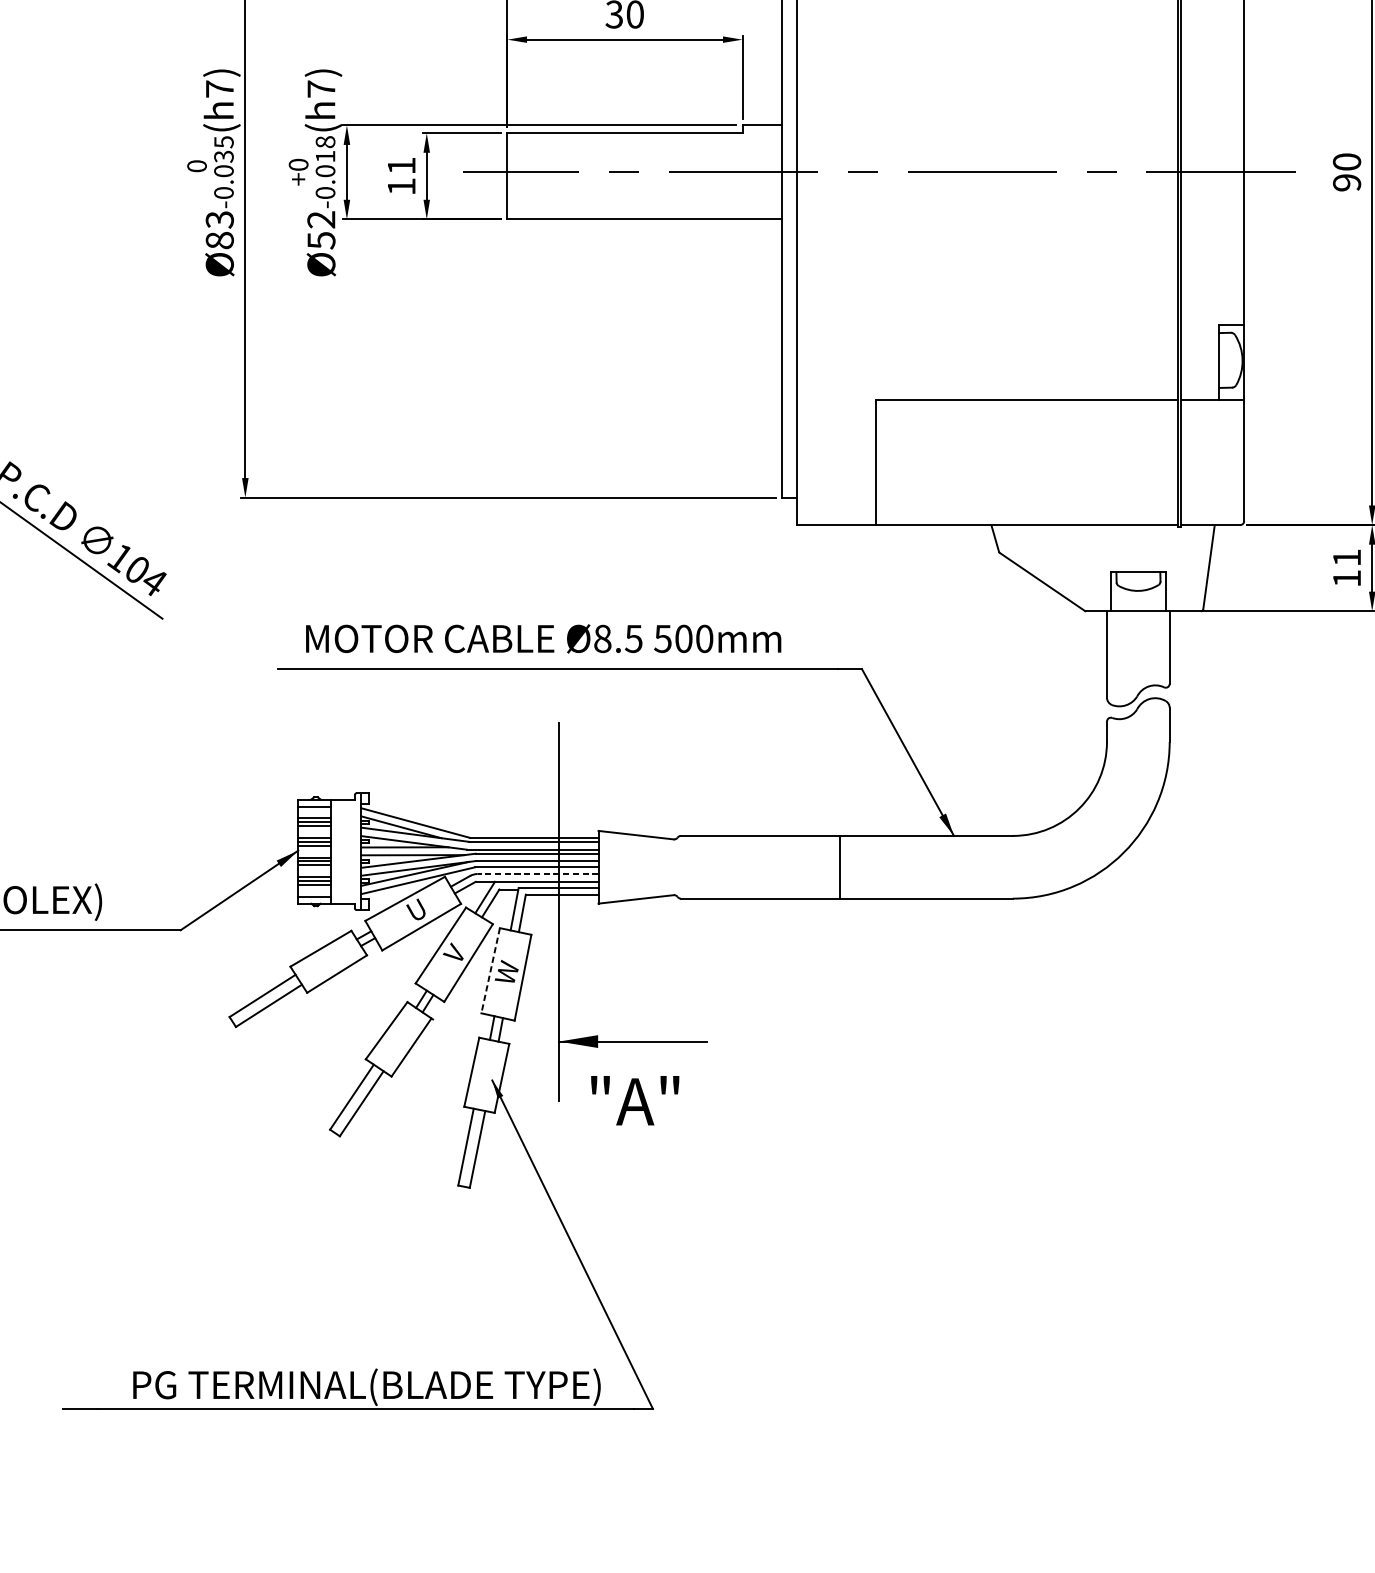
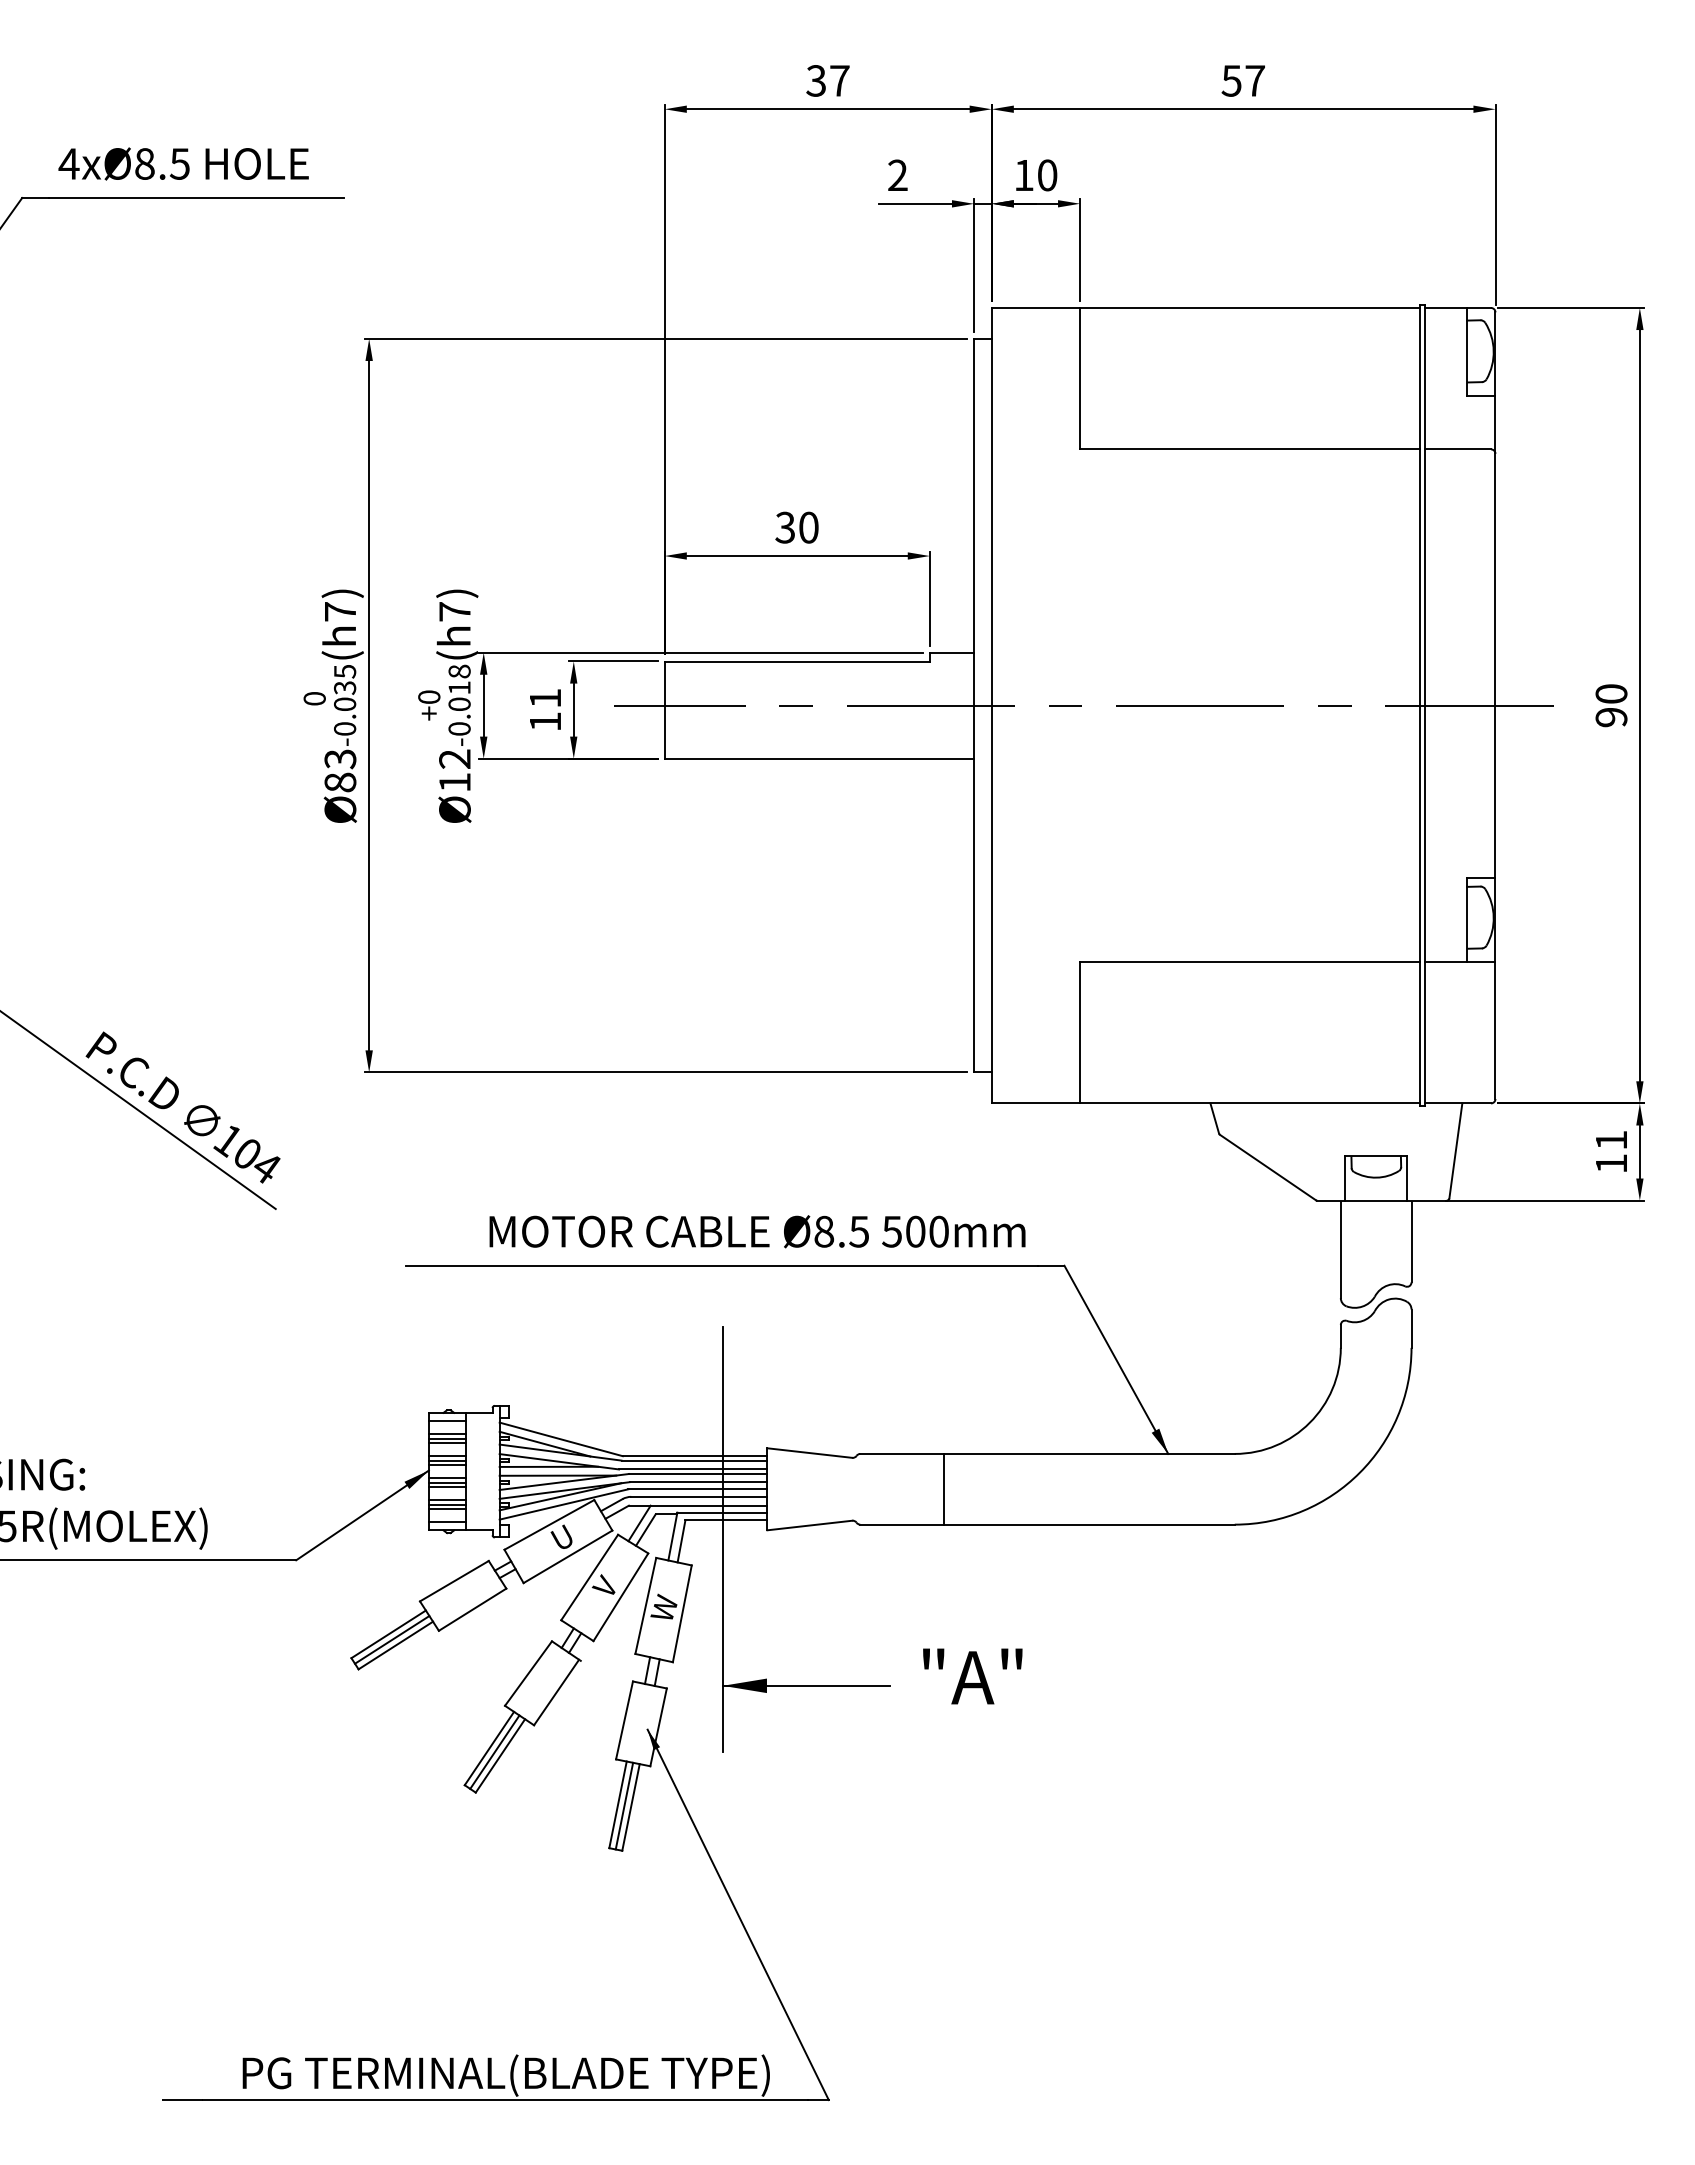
text: (321, 240) -> (454, 782), Ø52 -> Ø12
text: (543, 638) -> (757, 1231), moved
line: (840, 866) -> (944, 1488), moved
line: (537, 873) -> (698, 1496), dashed -> solid
line: (490, 971) -> (645, 1606), dashed -> solid
line: (266, 1000) -> (392, 1639), added
line: (356, 1099) -> (494, 1751), added
text: (634, 1100) -> (972, 1676), moved
line: (471, 1147) -> (624, 1805), added

